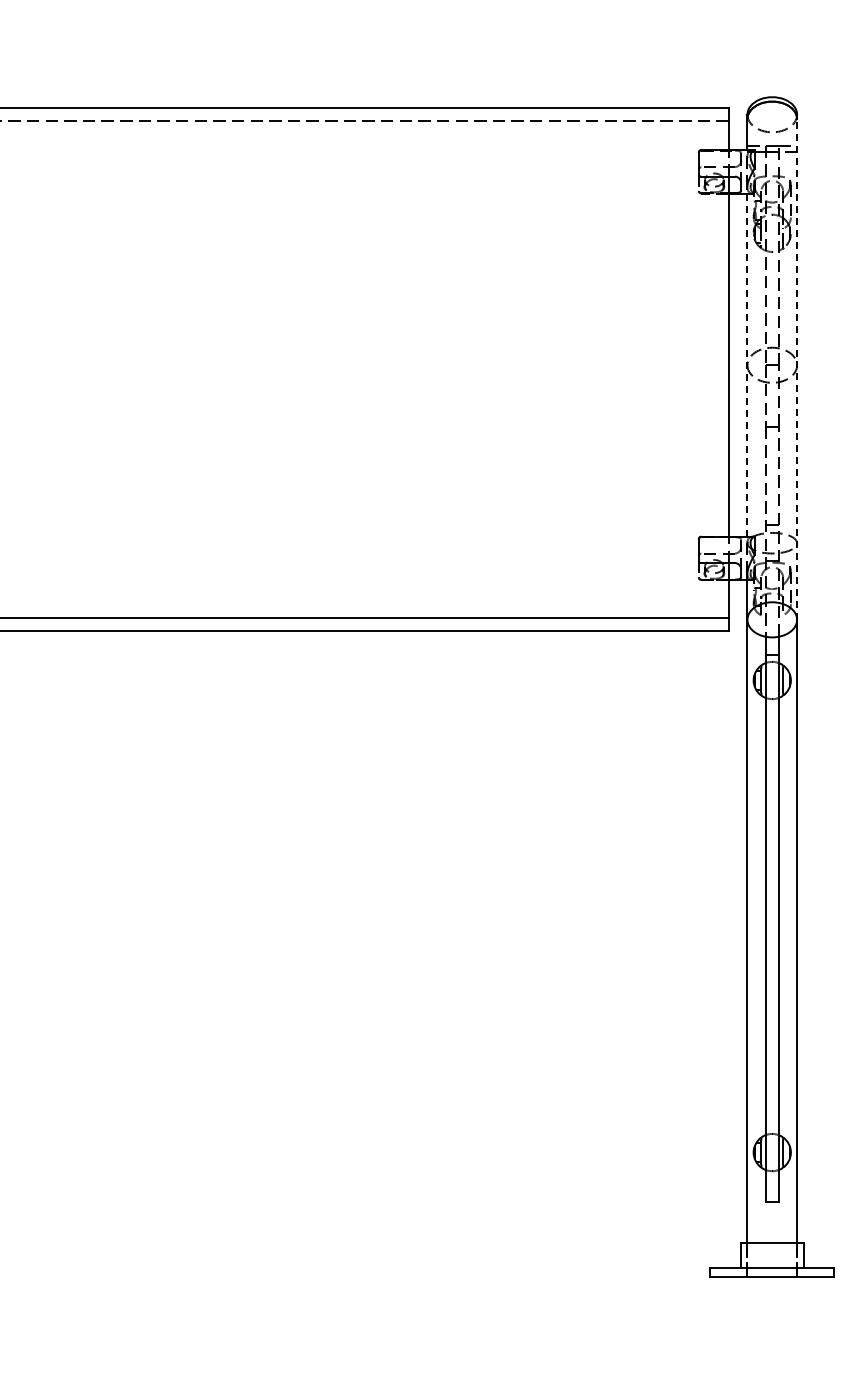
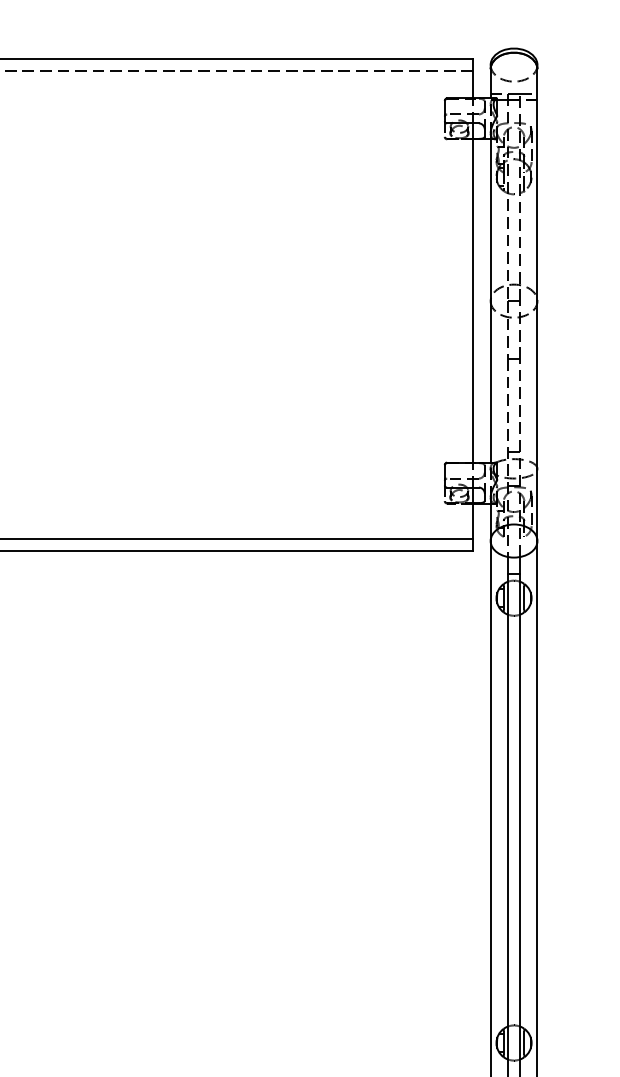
line: (747, 361) -> (490, 297), dashed -> solid
line: (797, 369) -> (537, 305), dashed -> solid

